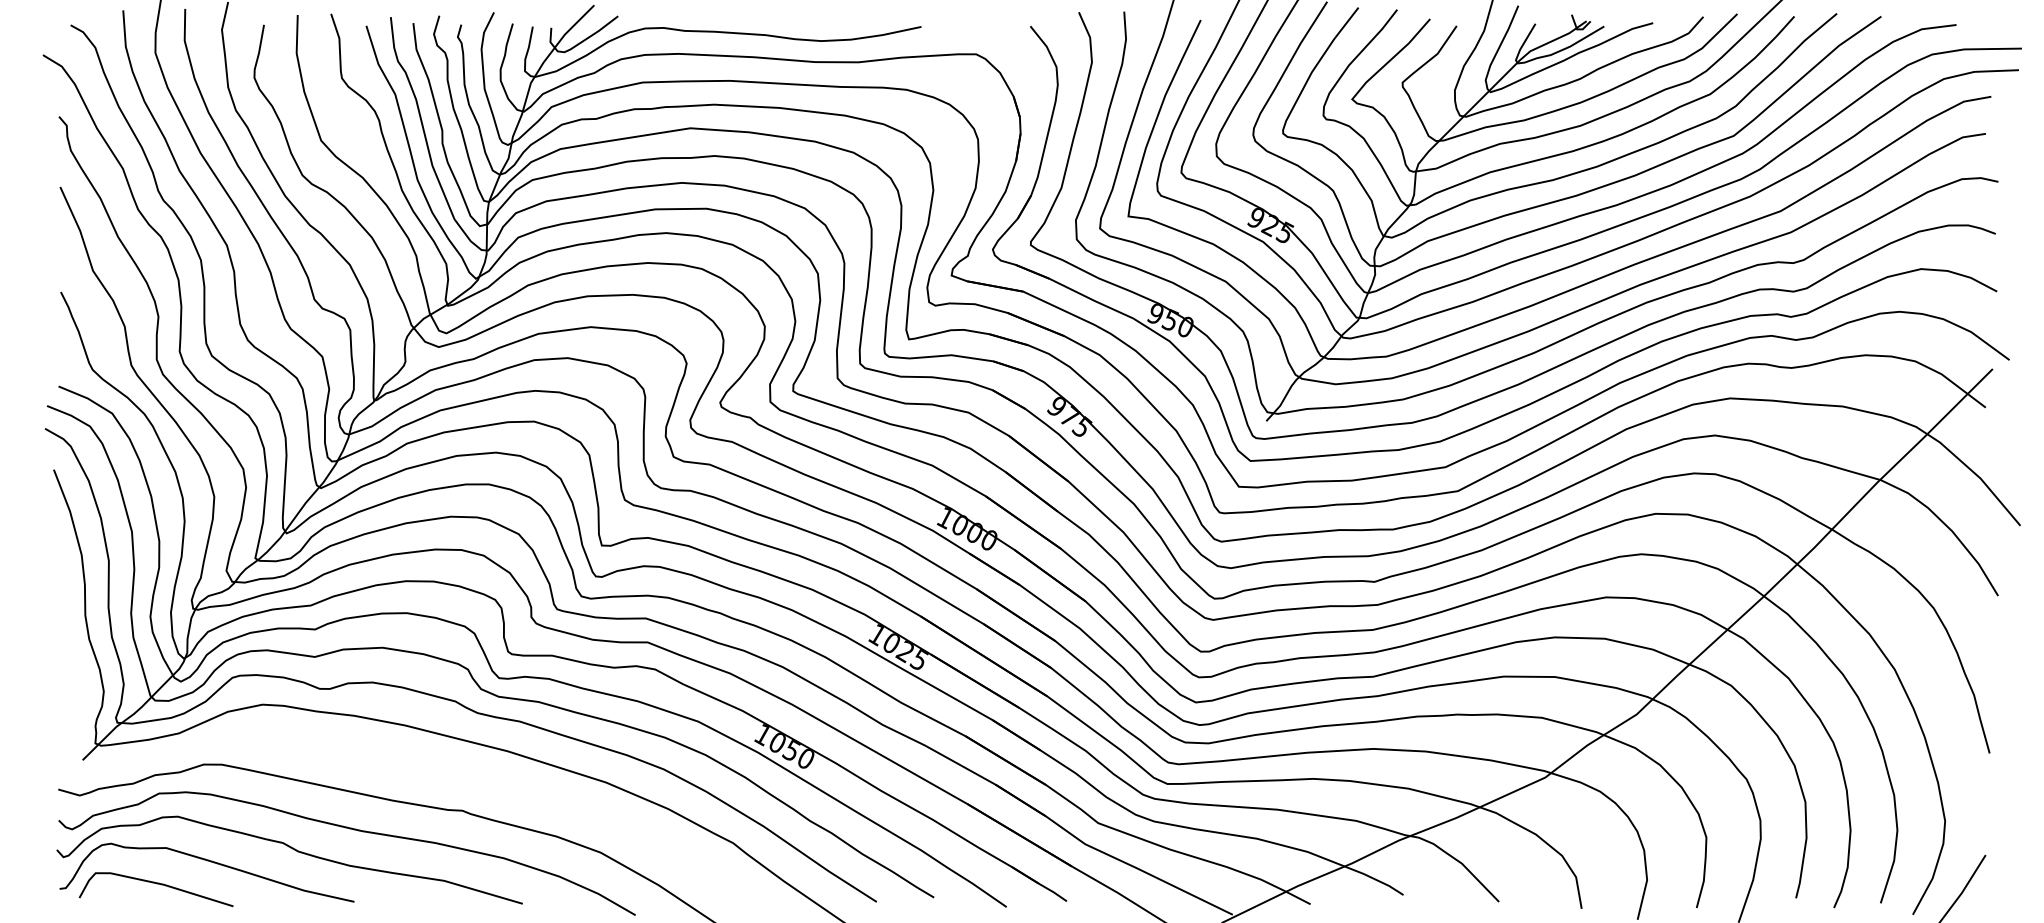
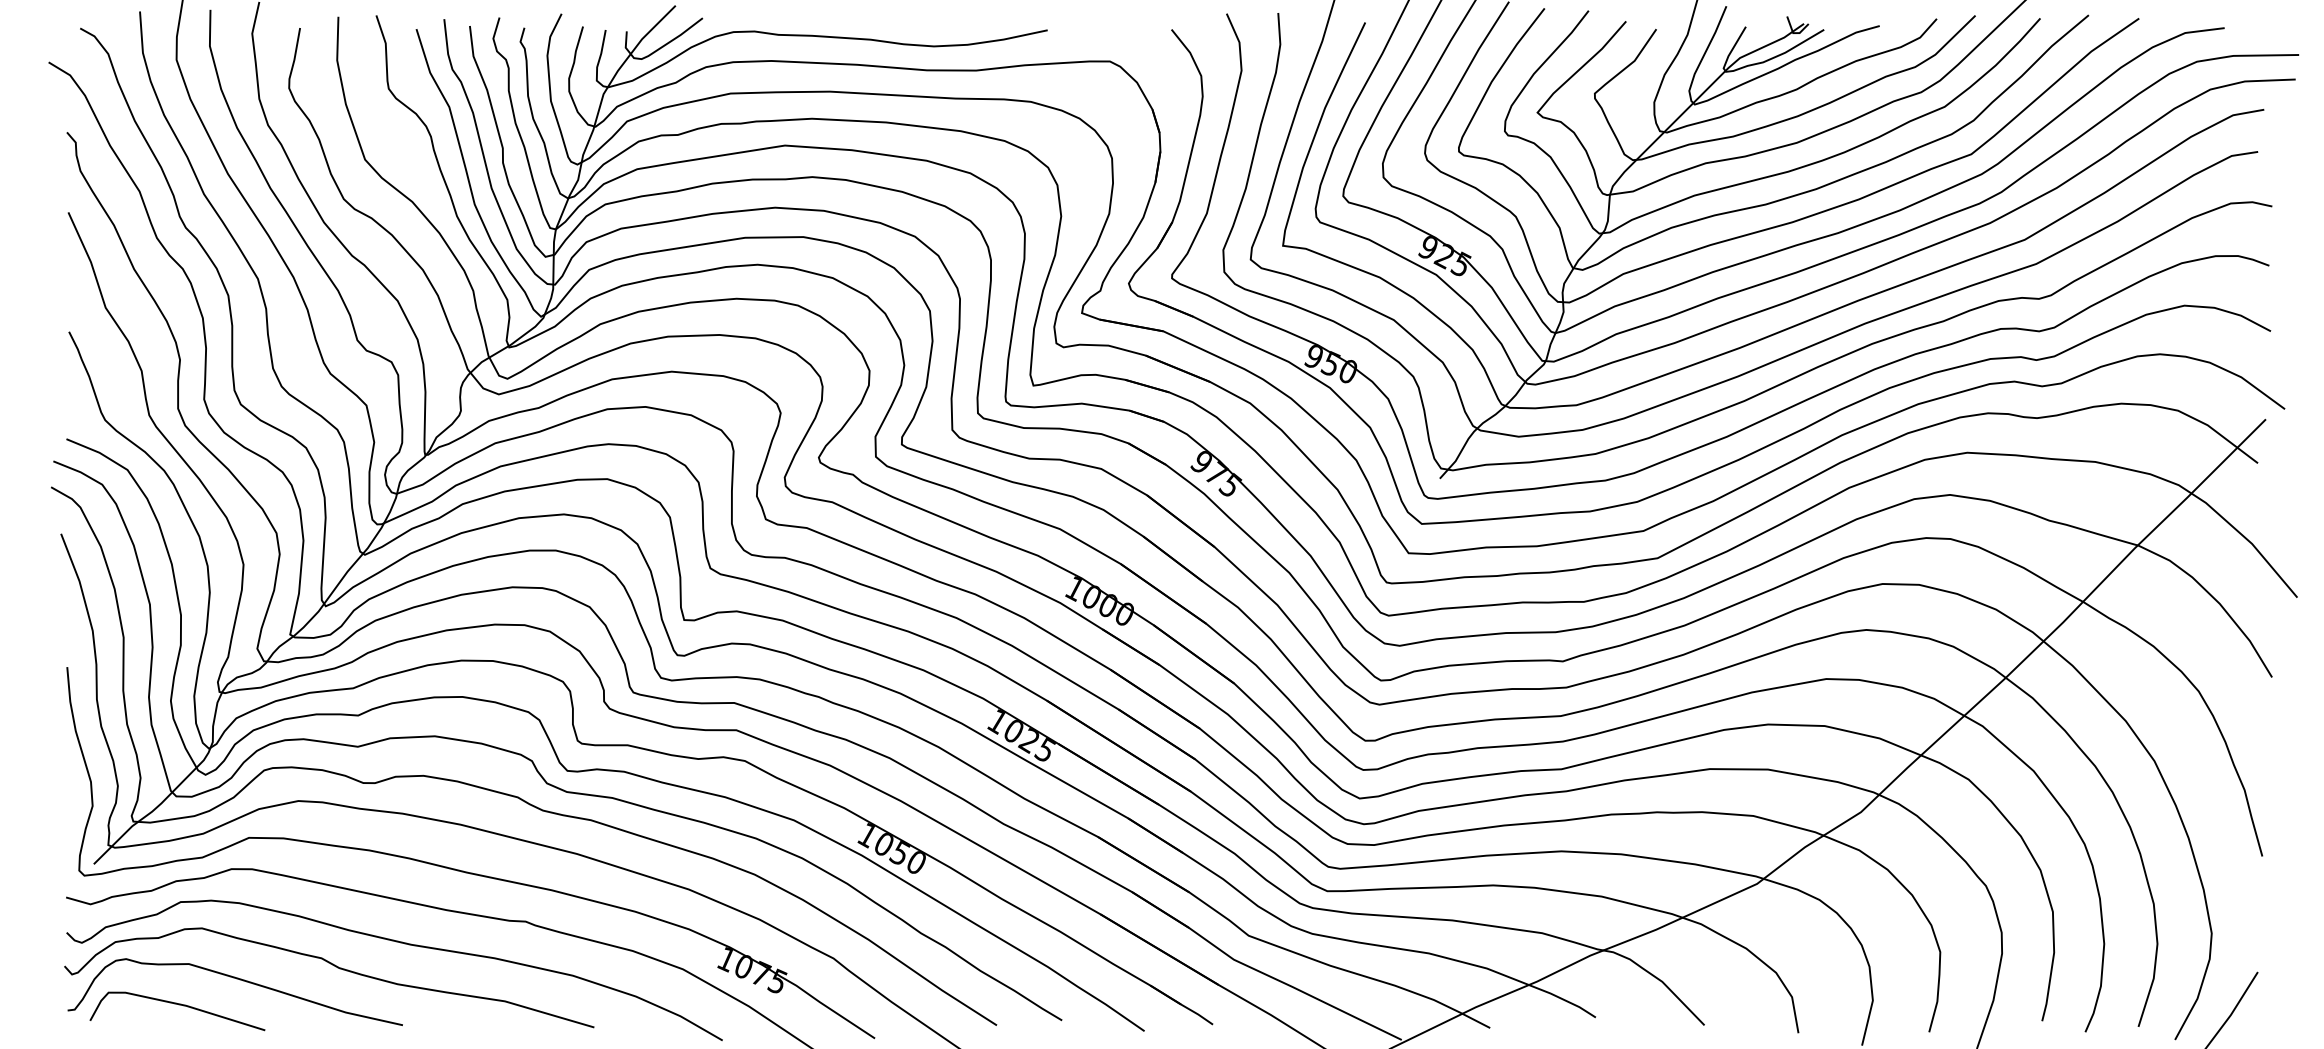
part: (411, 766) -> (467, 871), added

